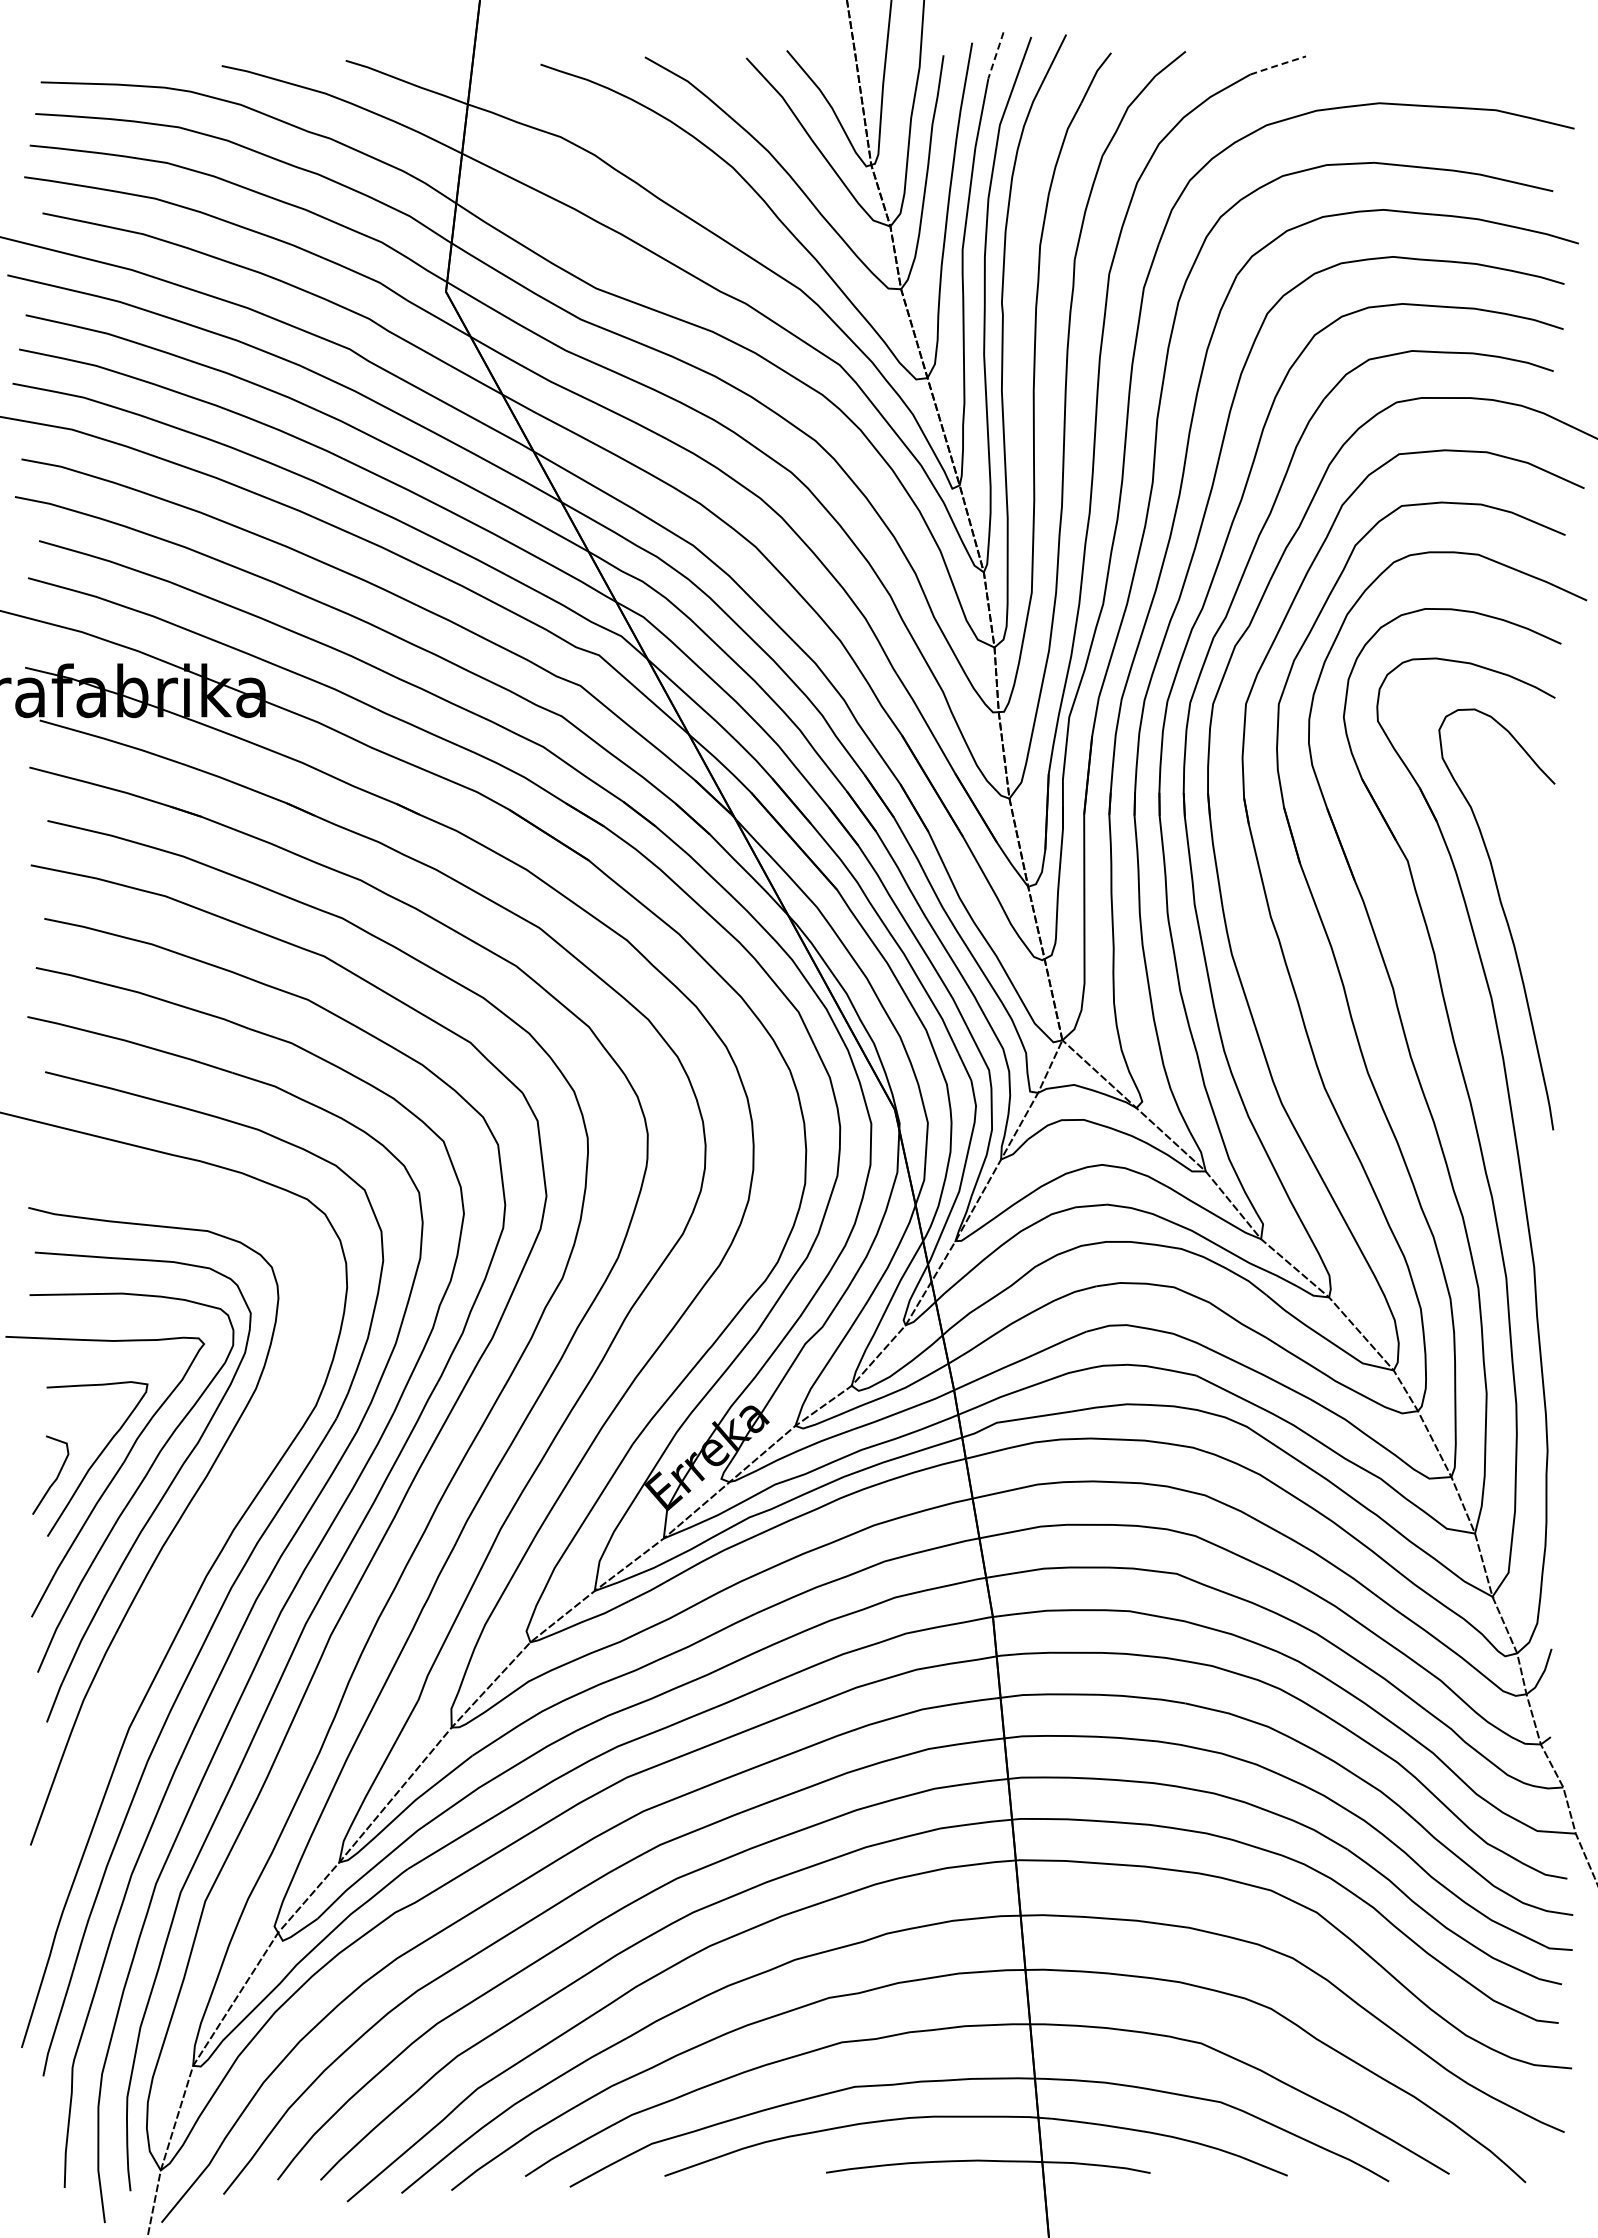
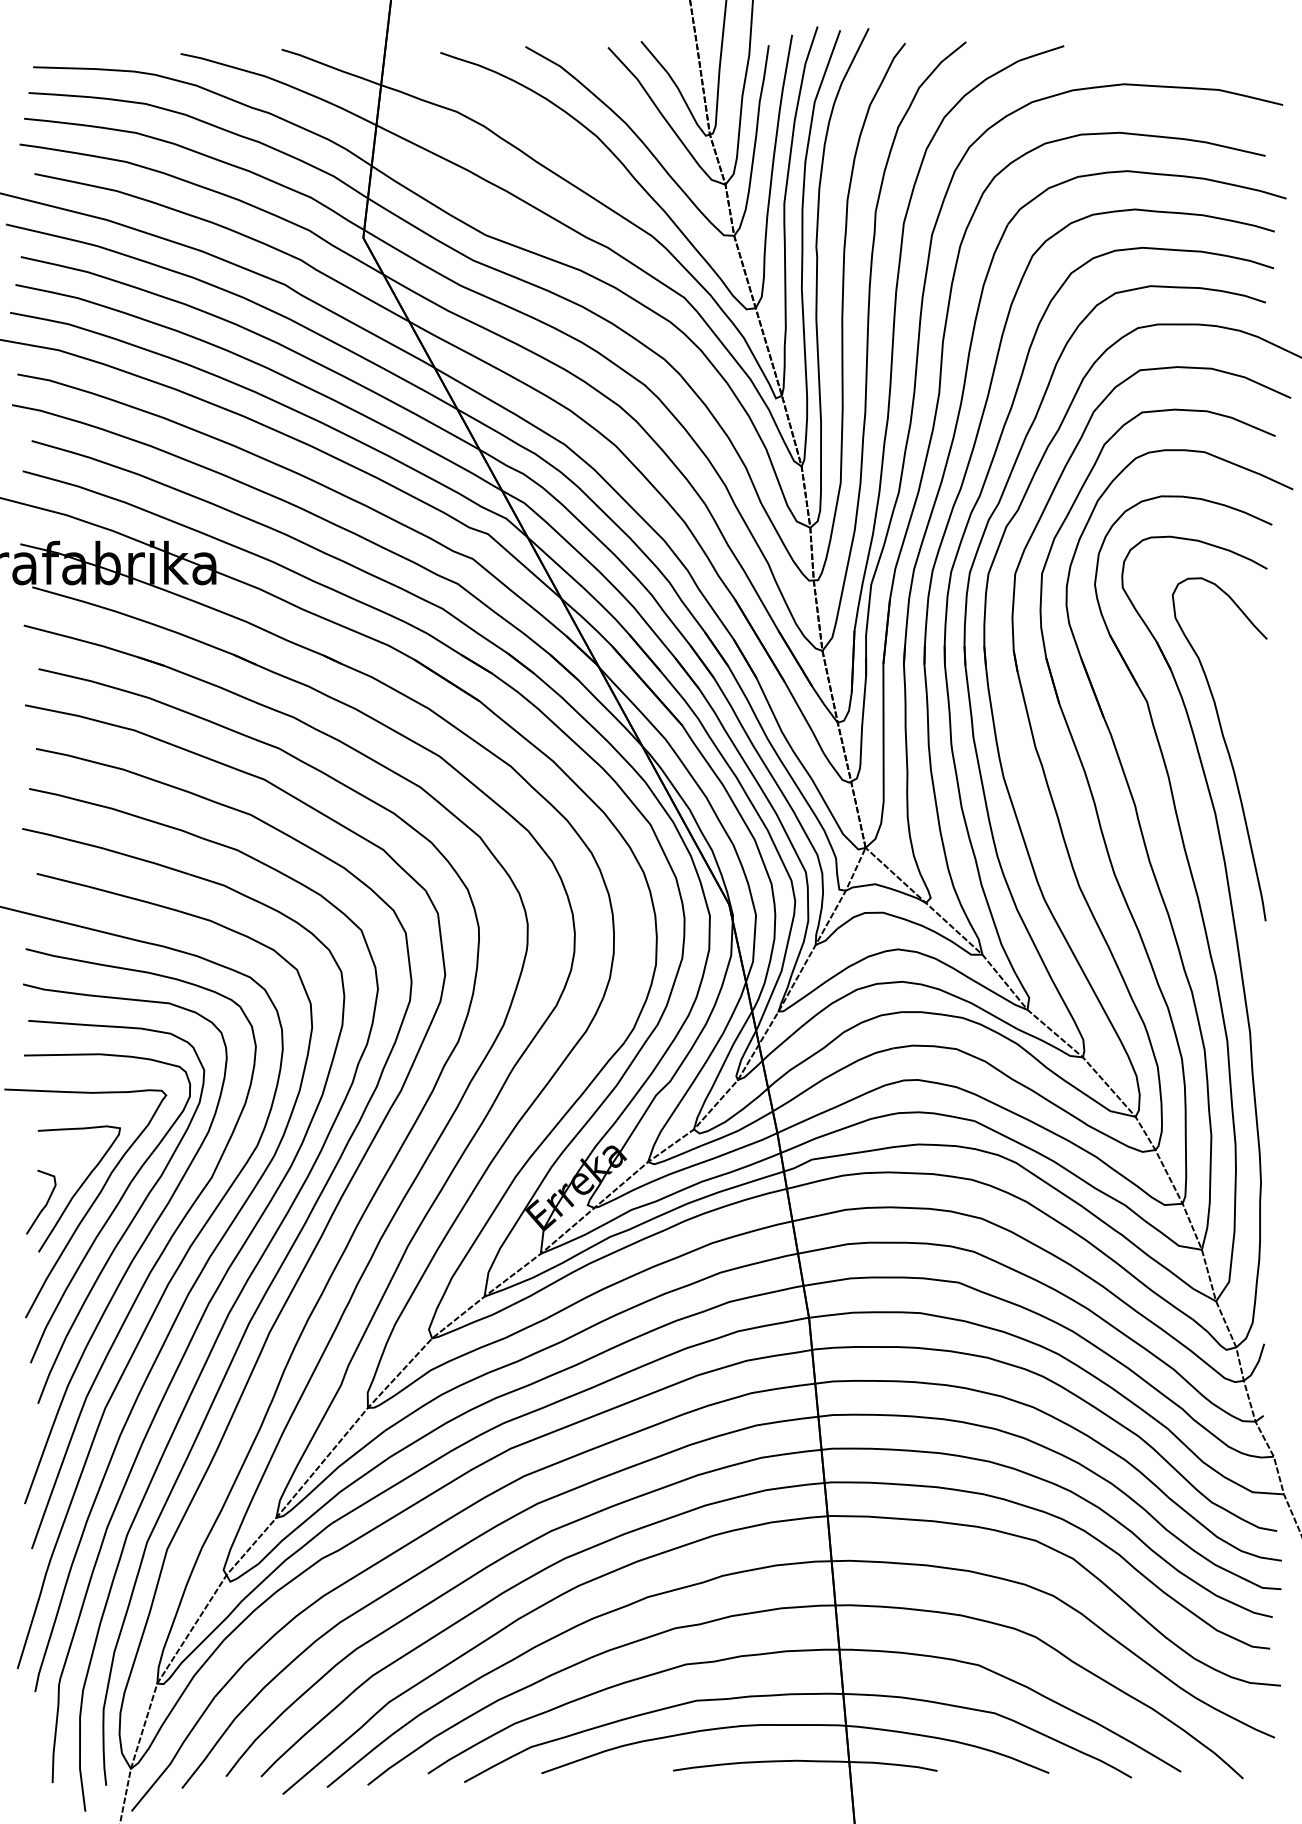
line: (995, 55) -> (811, 45), dashed -> solid
line: (1277, 65) -> (1040, 53), dashed -> solid
curve: (193, 1544) -> (157, 1258), added

